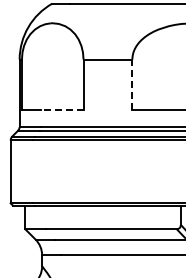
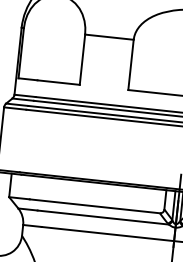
line: (132, 84) -> (131, 64), dashed -> solid
line: (61, 110) -> (57, 82), dashed -> solid

